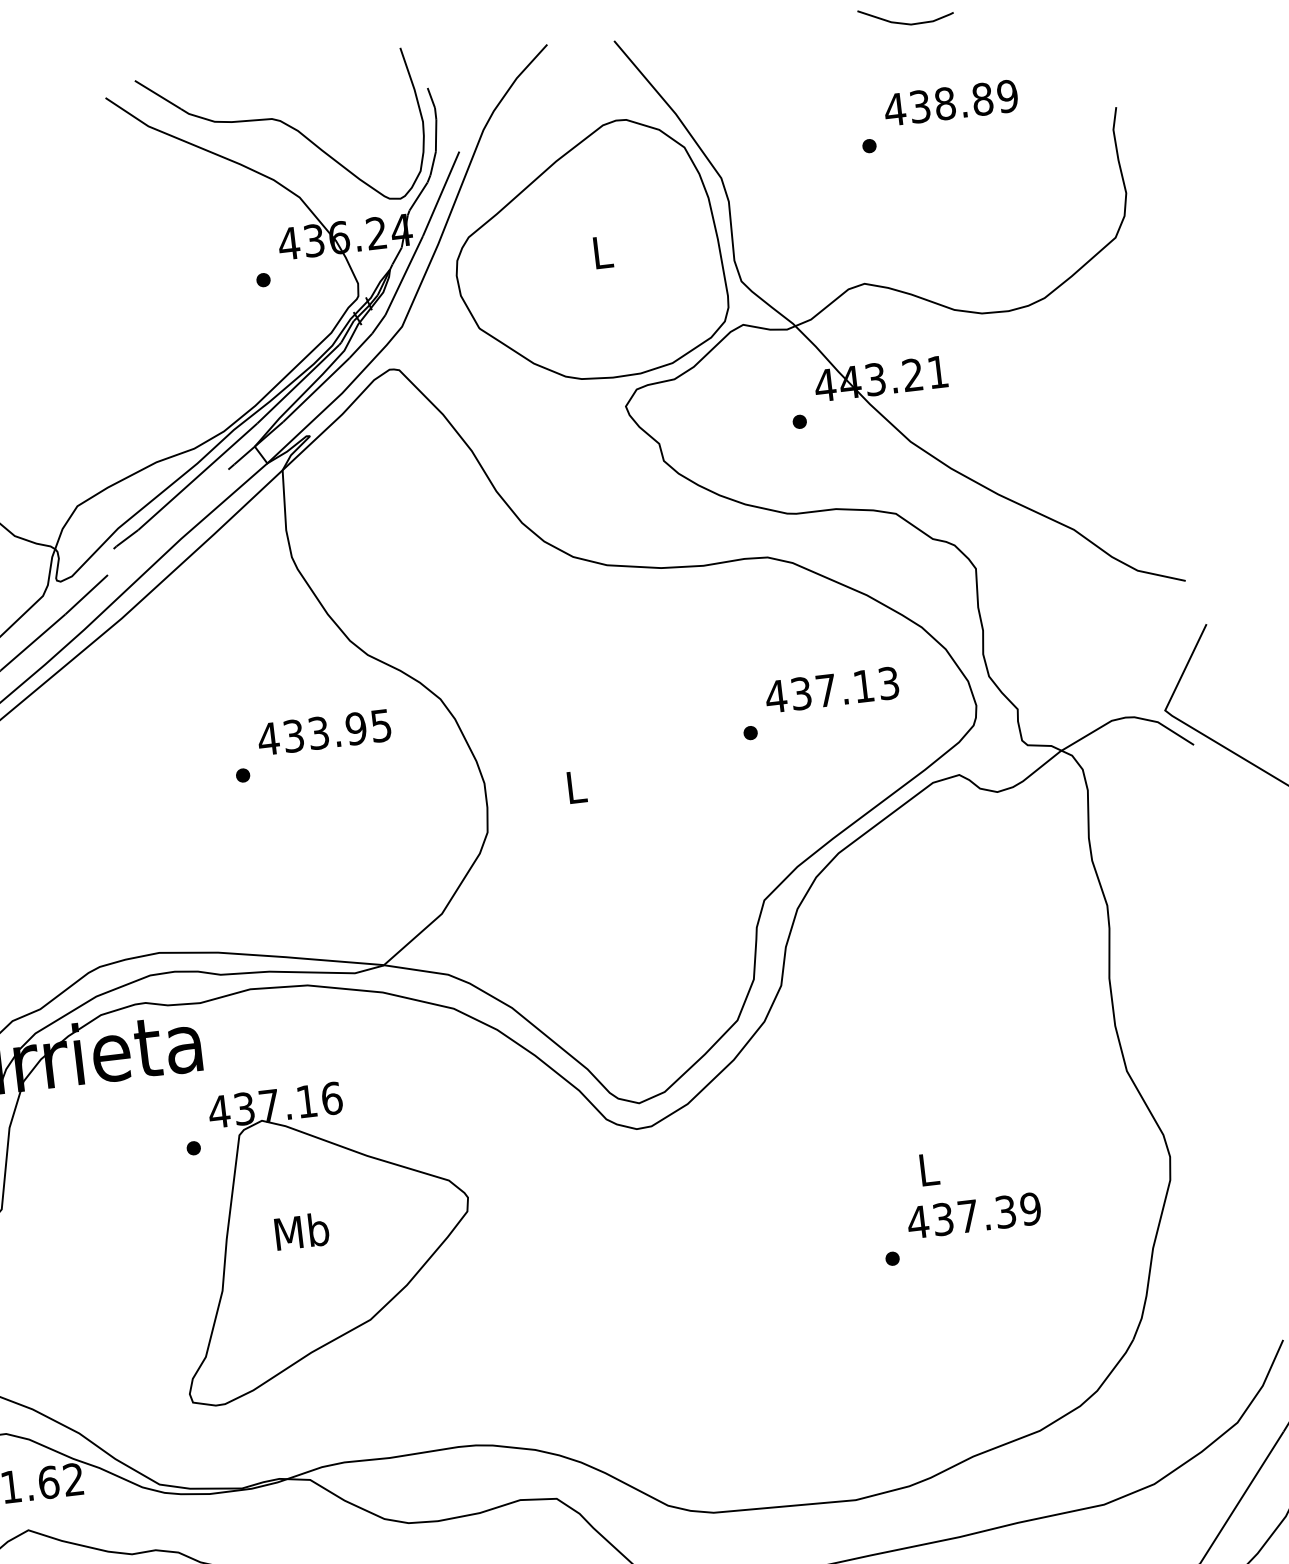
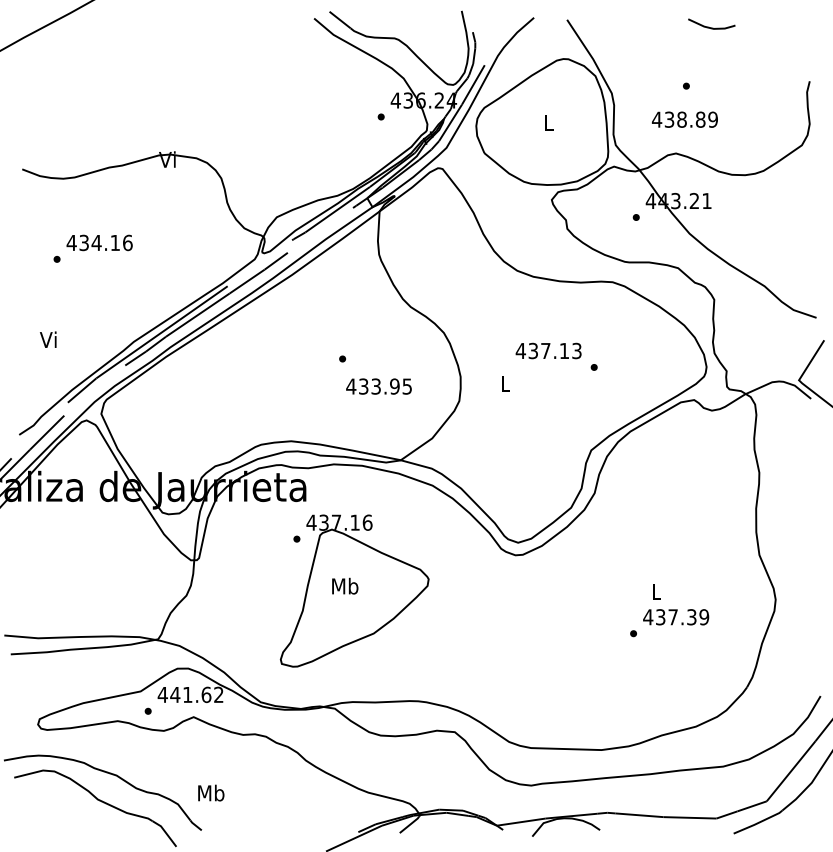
text: (950, 102) -> (684, 119), moved
text: (831, 689) -> (548, 350), moved
text: (323, 732) -> (378, 386), moved

